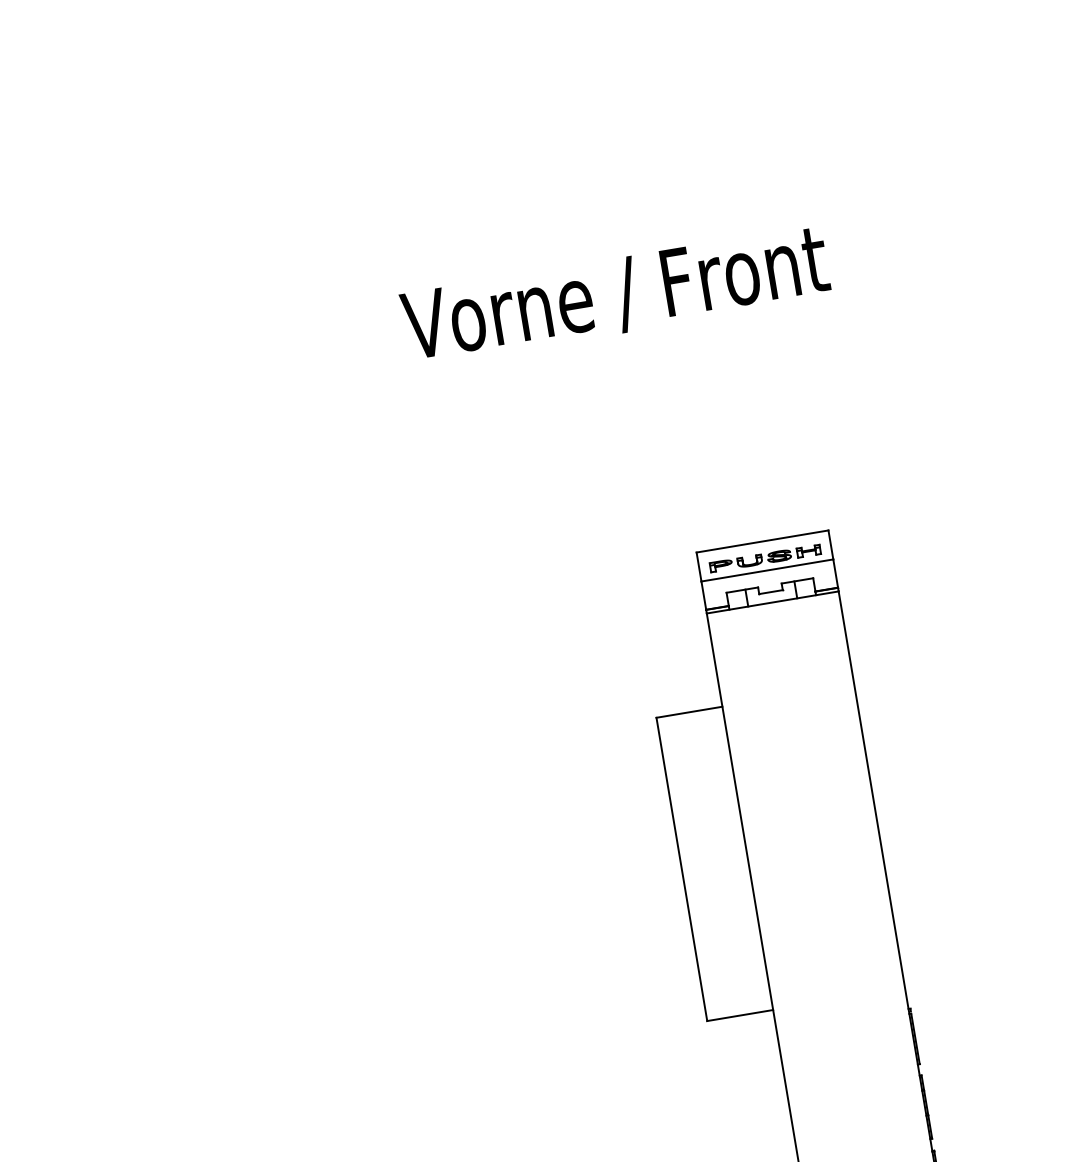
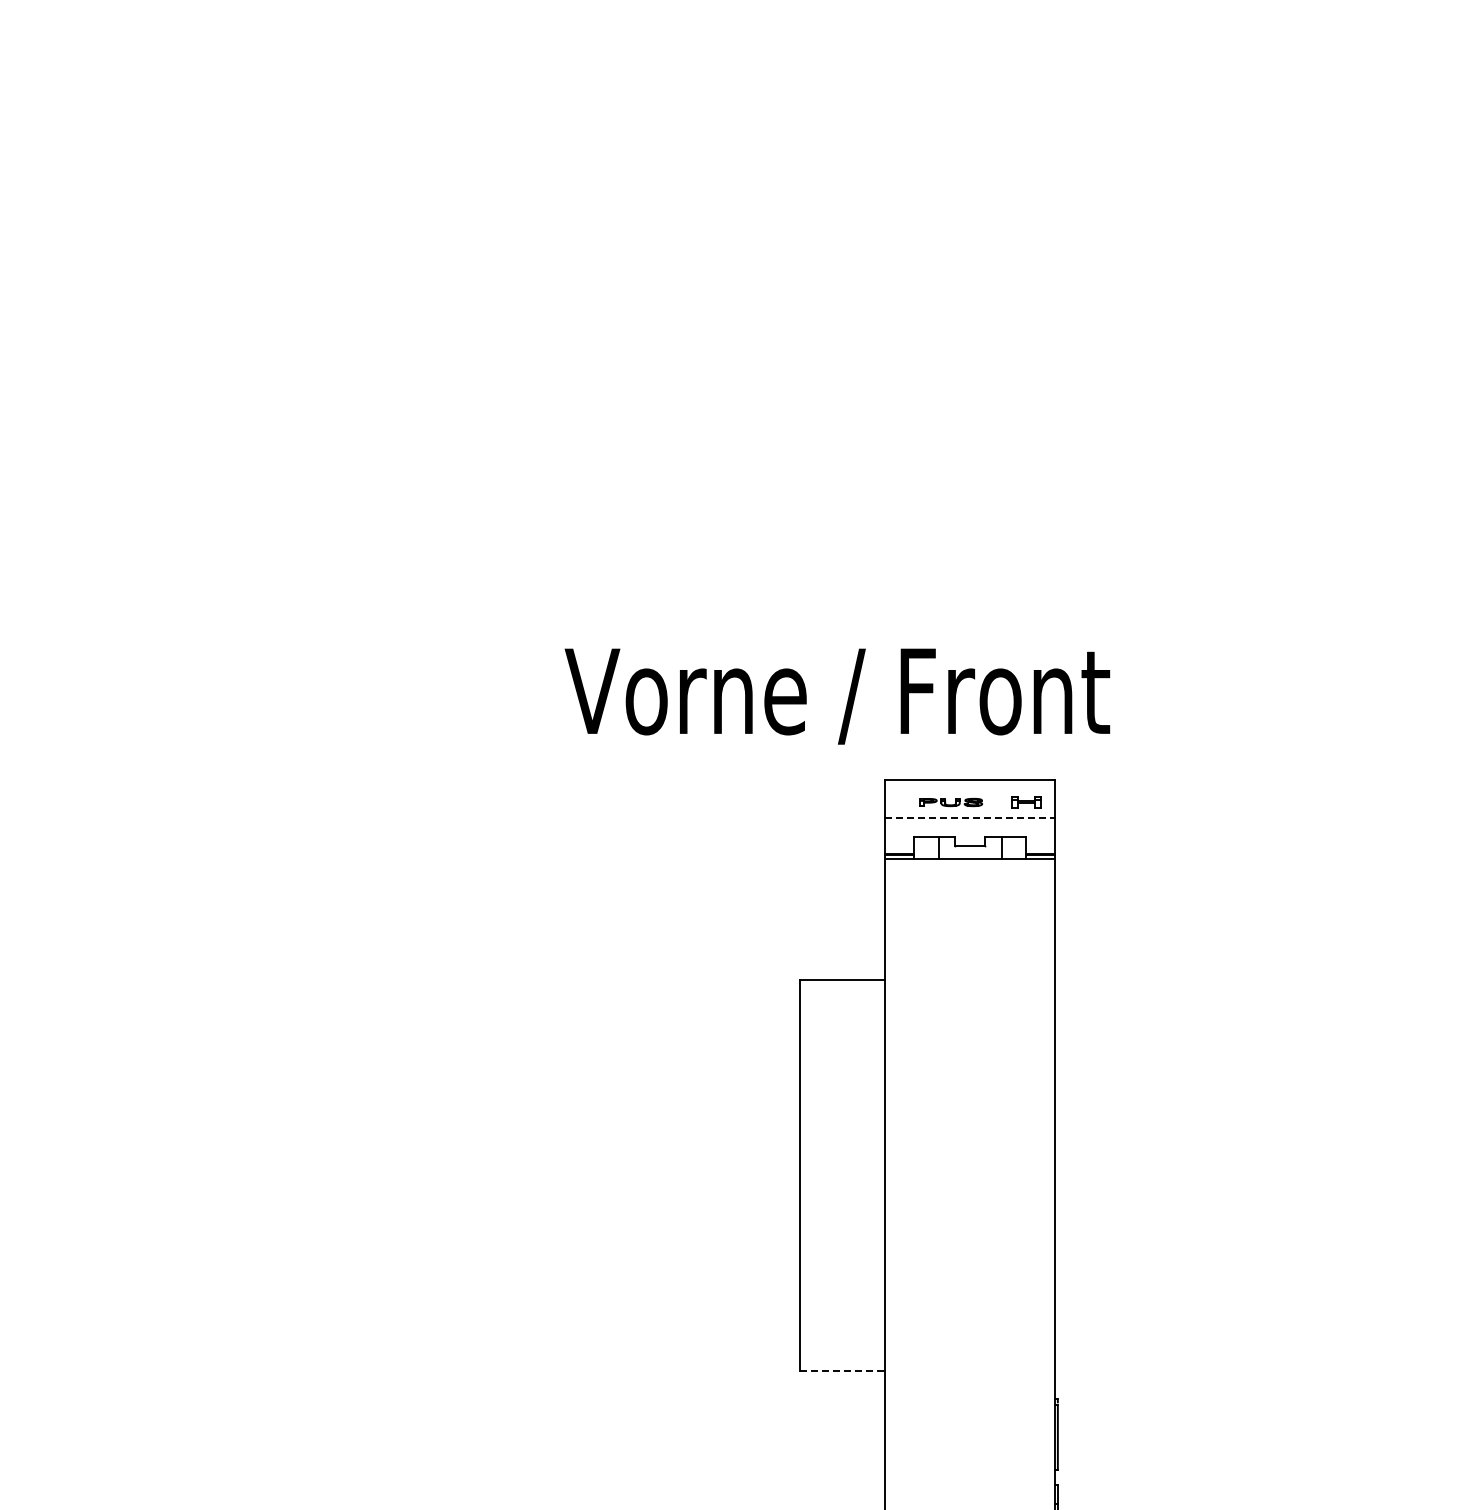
text: (615, 296) -> (837, 696), moved
part: (750, 561) -> (950, 802), size x0.6
line: (767, 570) -> (970, 817), solid -> dashed
line: (740, 1015) -> (842, 1371), solid -> dashed

